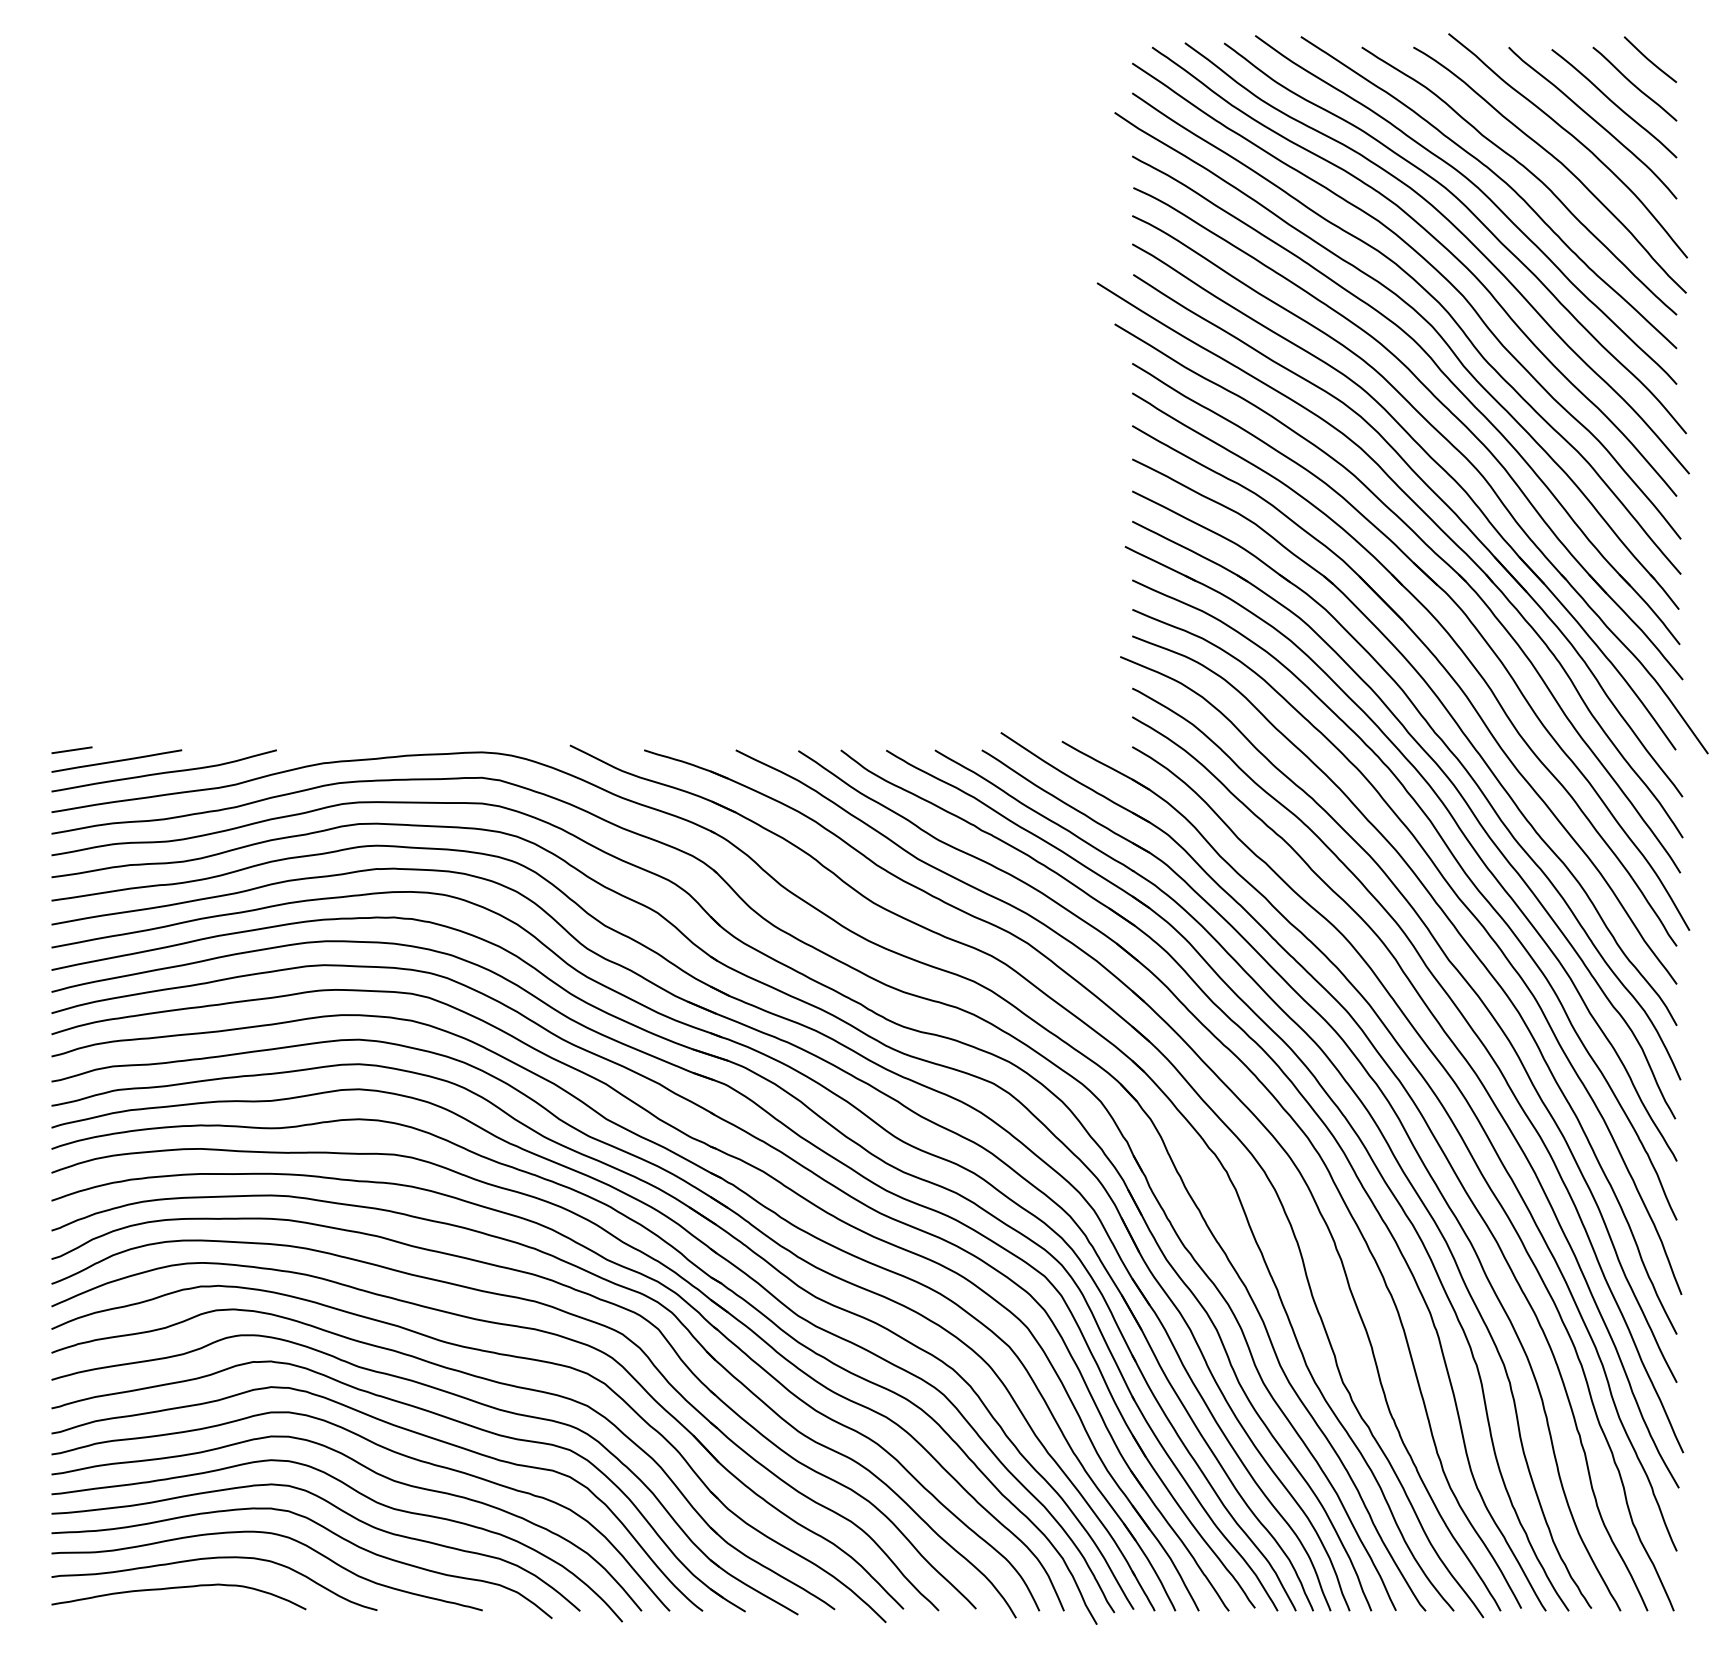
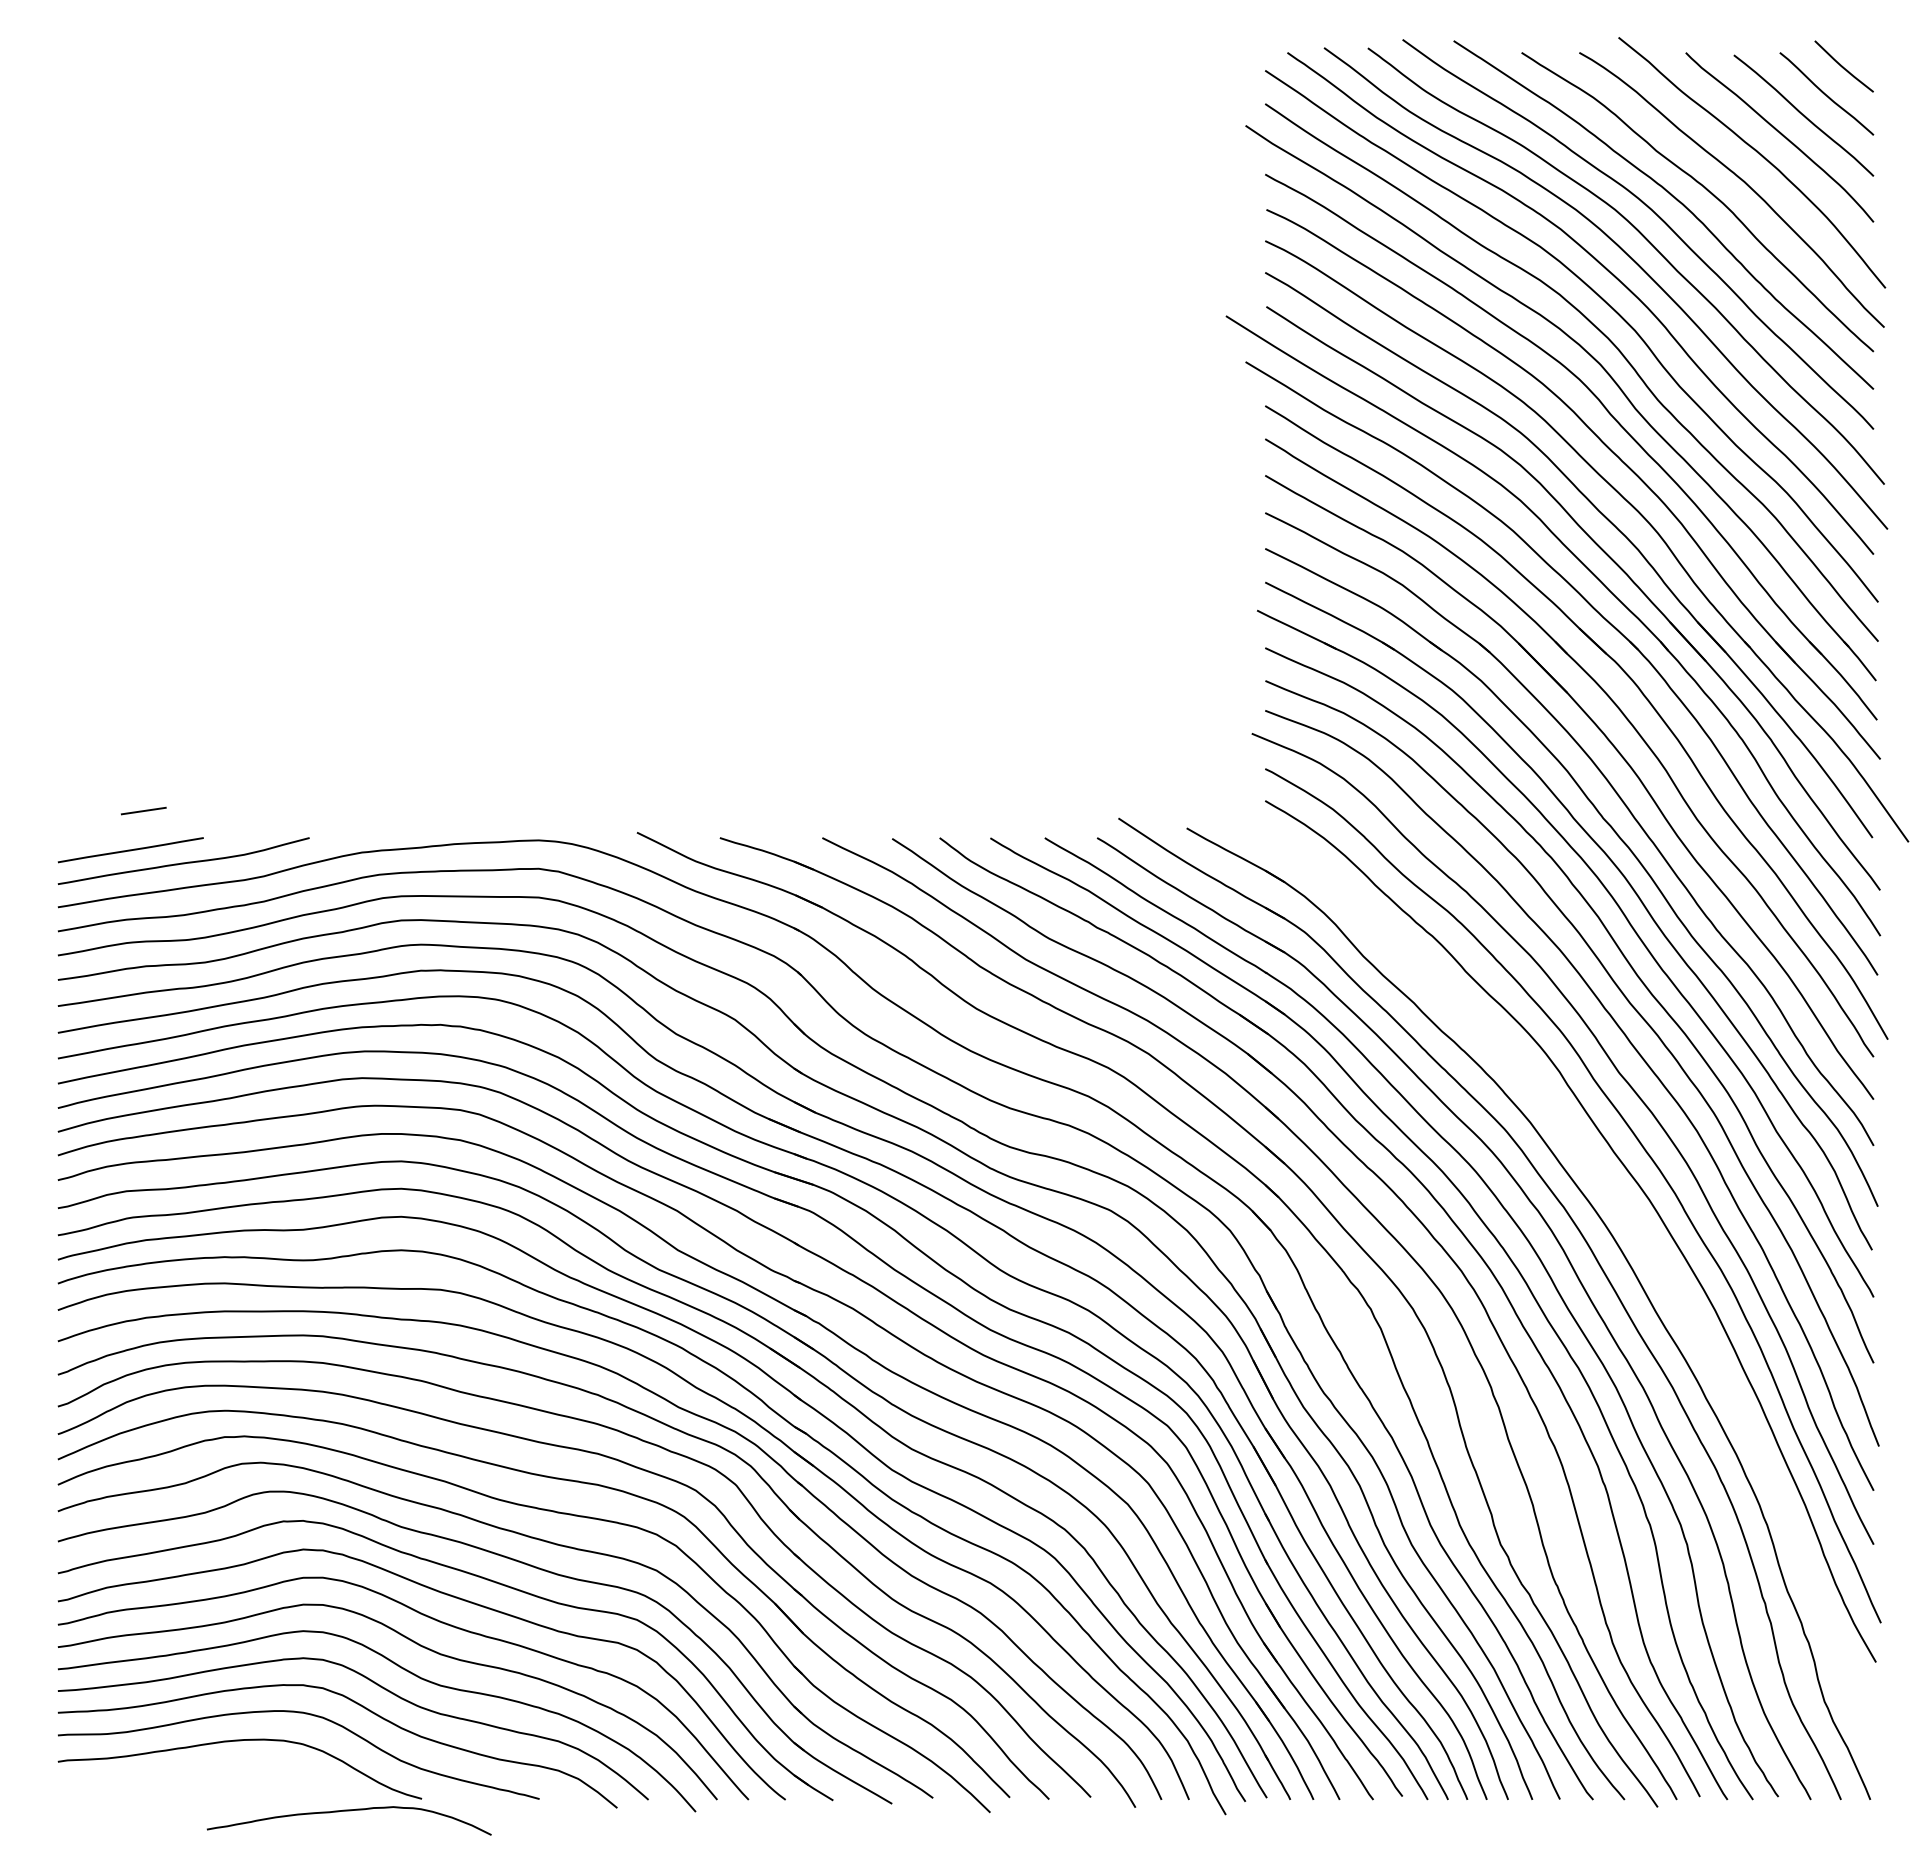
line: (71, 749) -> (143, 810), moved
curve: (1471, 1111) -> (1644, 1241), removed
curve: (178, 1588) -> (348, 1811), moved

